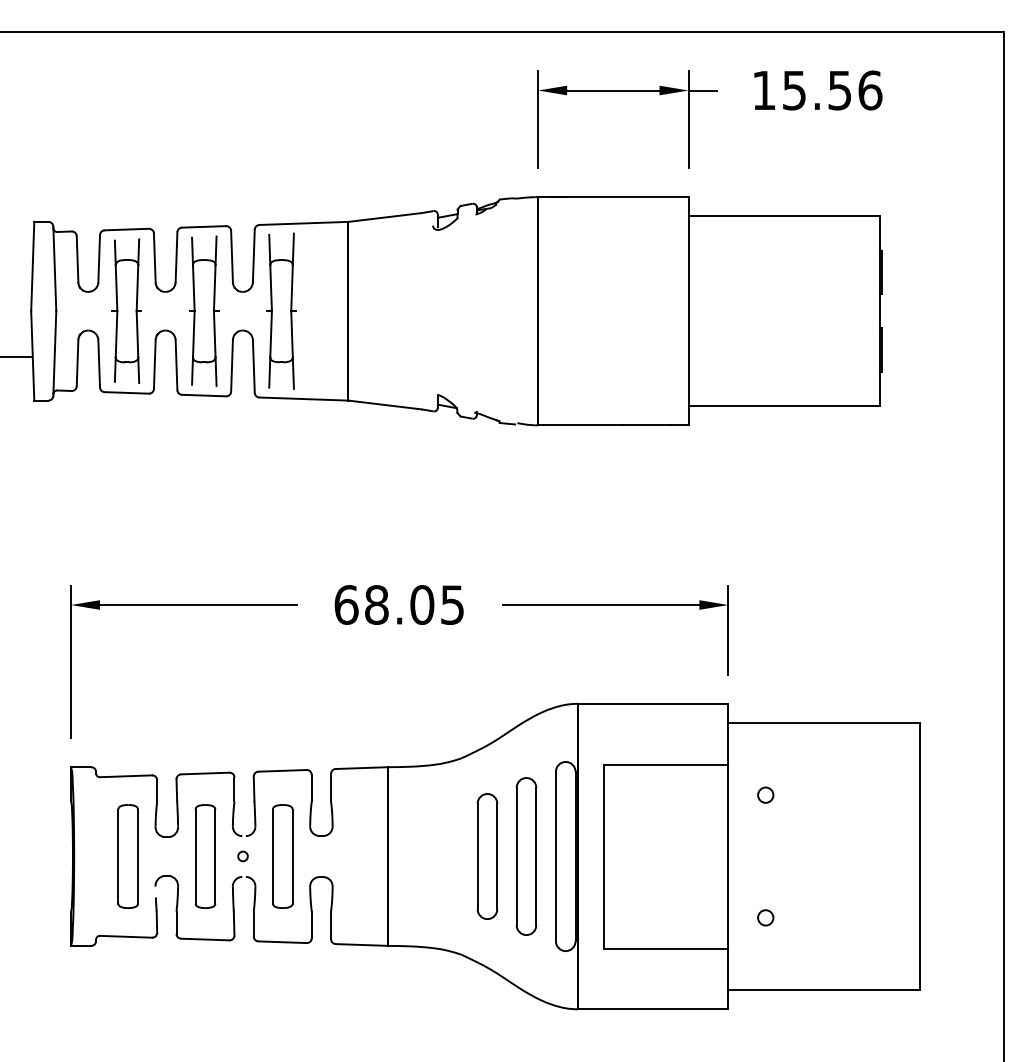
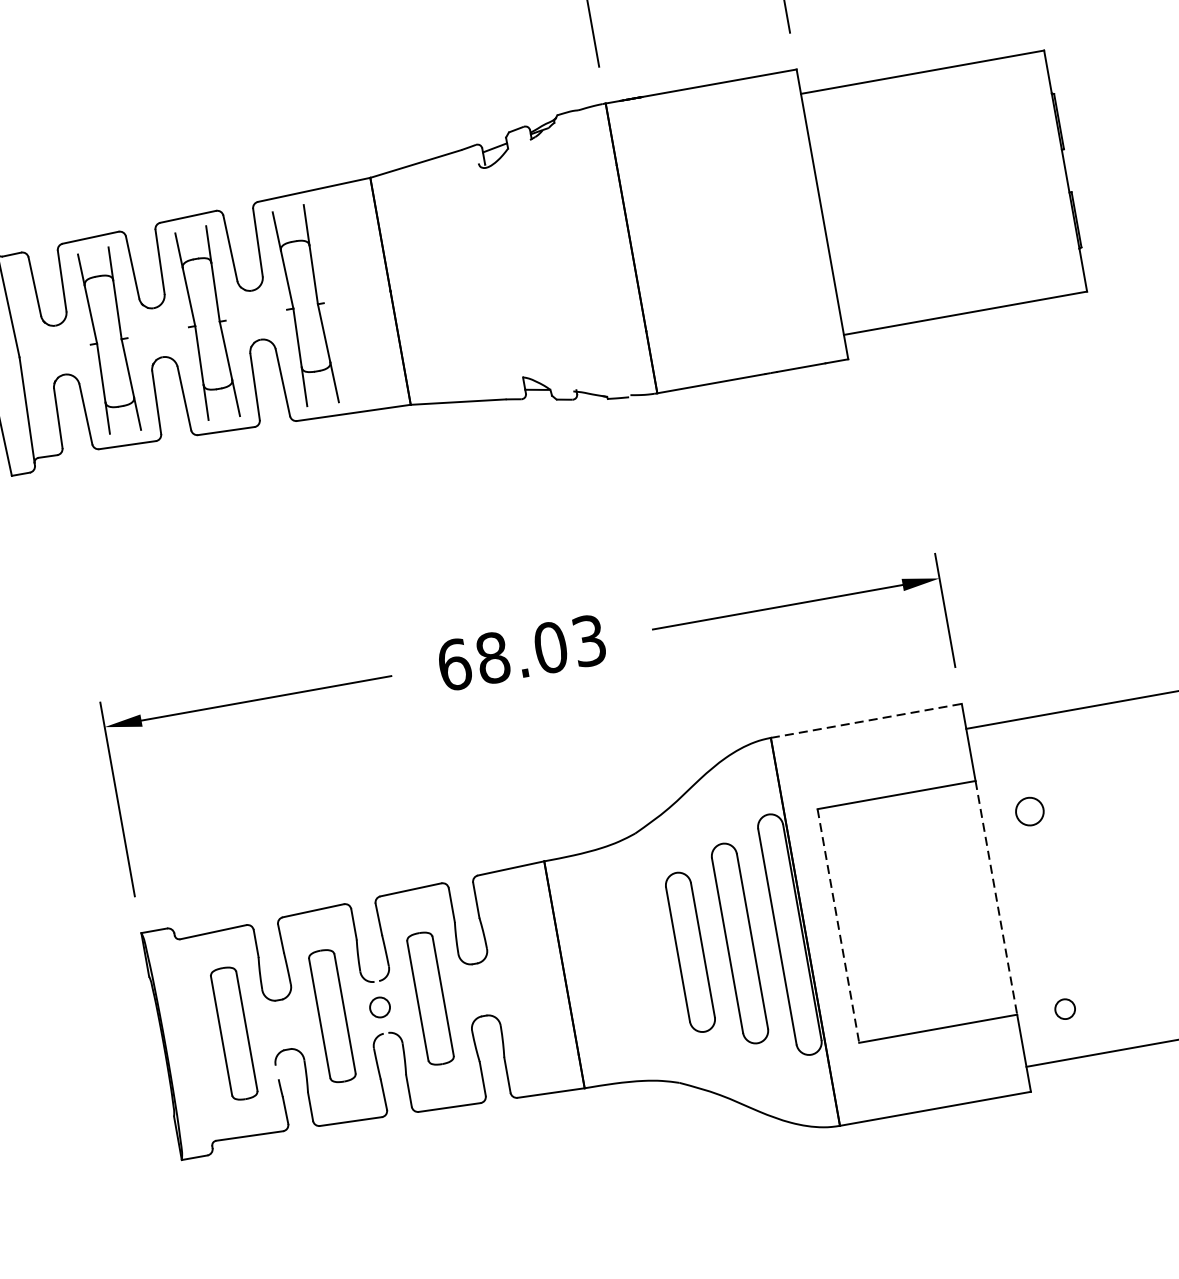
text: (452, 604) -> (589, 640), 68.05 -> 68.03
line: (653, 703) -> (866, 720), solid -> dashed
circle: (765, 794) -> (1029, 810), size x1.4
circle: (242, 856) -> (379, 1007), size x1.6
line: (603, 857) -> (838, 927), solid -> dashed
line: (728, 857) -> (996, 899), solid -> dashed
circle: (765, 917) -> (1064, 1008), moved

